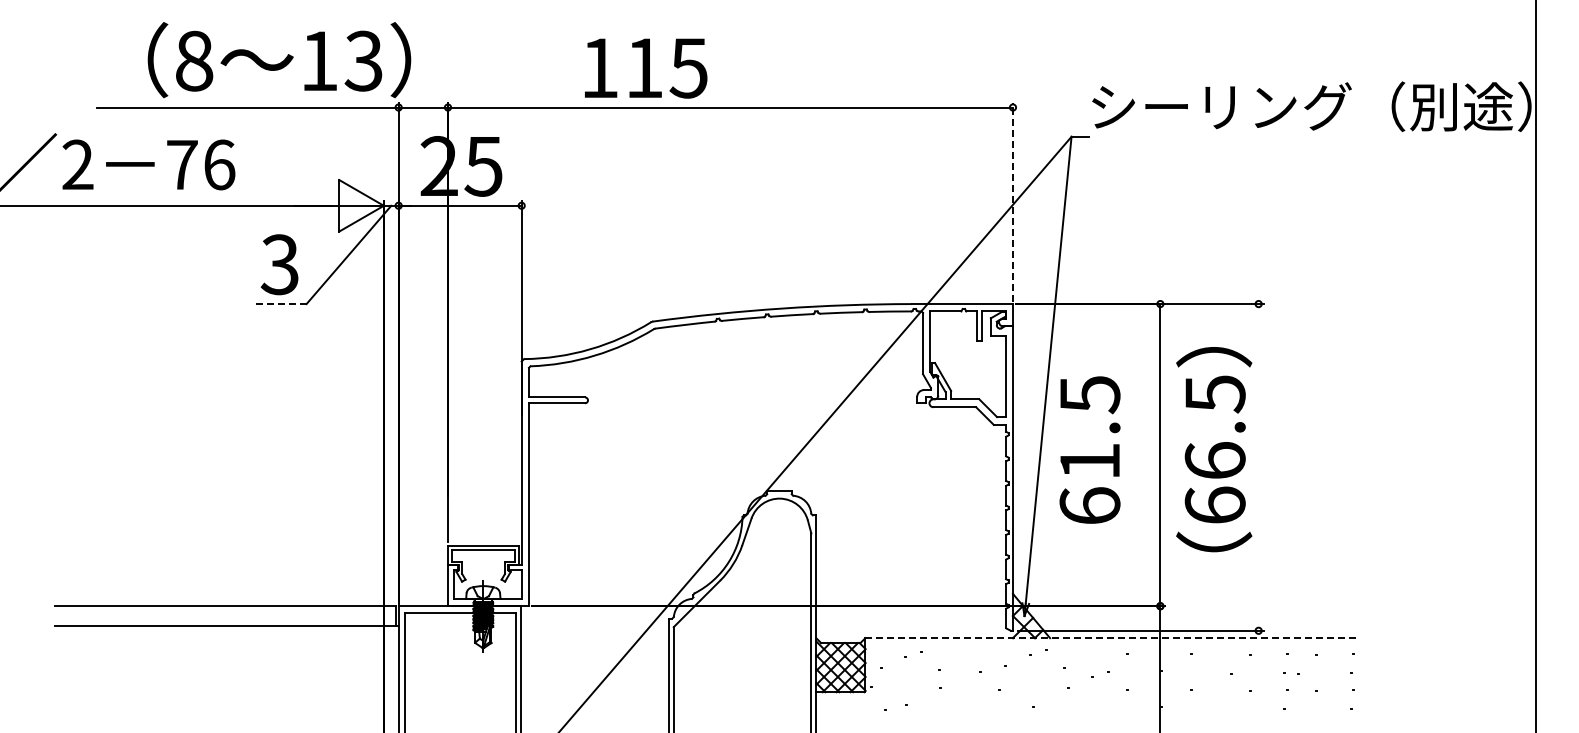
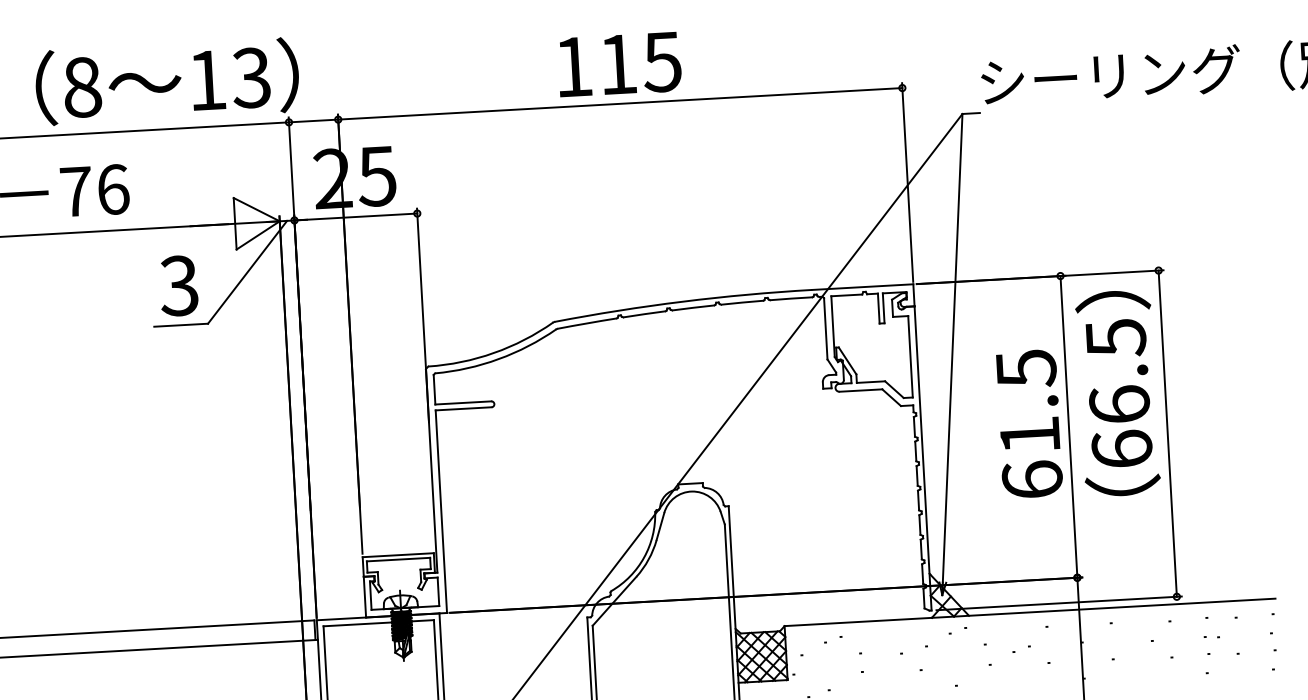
text: (646, 68) -> (620, 64), moved
line: (1012, 201) -> (907, 181), dashed -> solid
line: (279, 304) -> (181, 325), dashed -> solid
text: (1089, 449) -> (1028, 423), moved
text: (1214, 449) -> (1118, 393), moved
line: (1258, 467) -> (1167, 433), added
line: (1111, 638) -> (1030, 612), dashed -> solid

